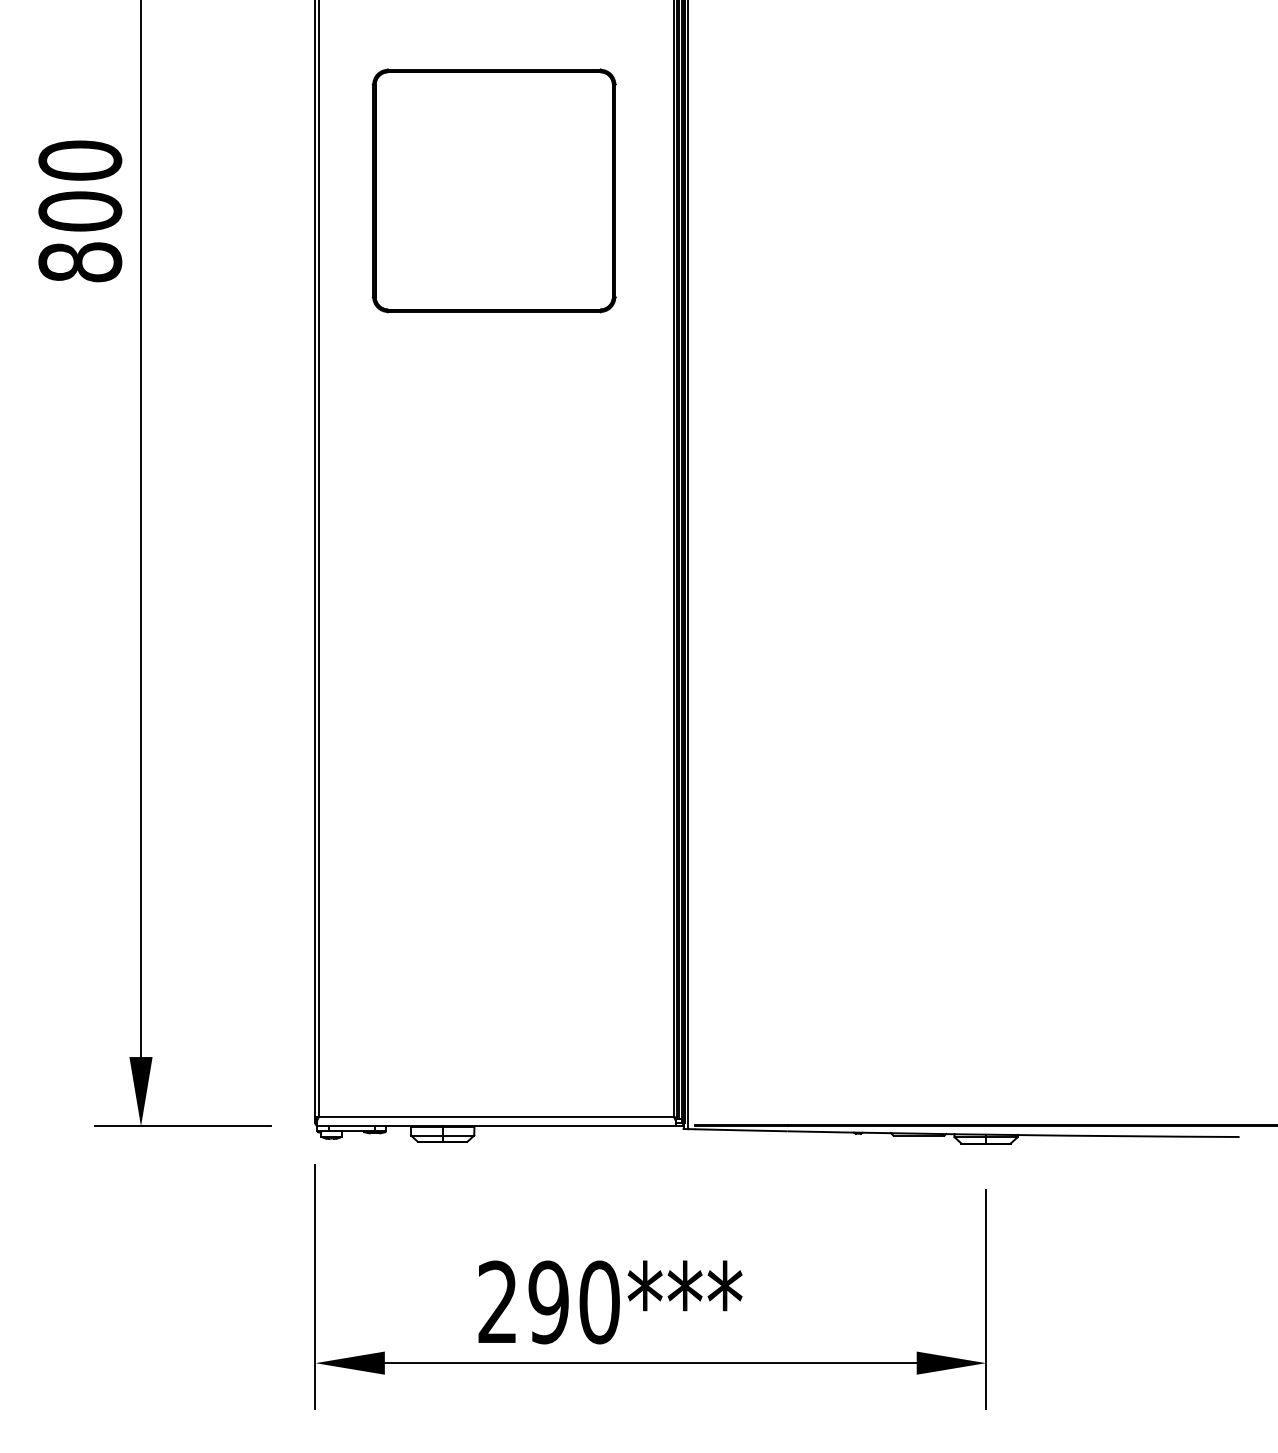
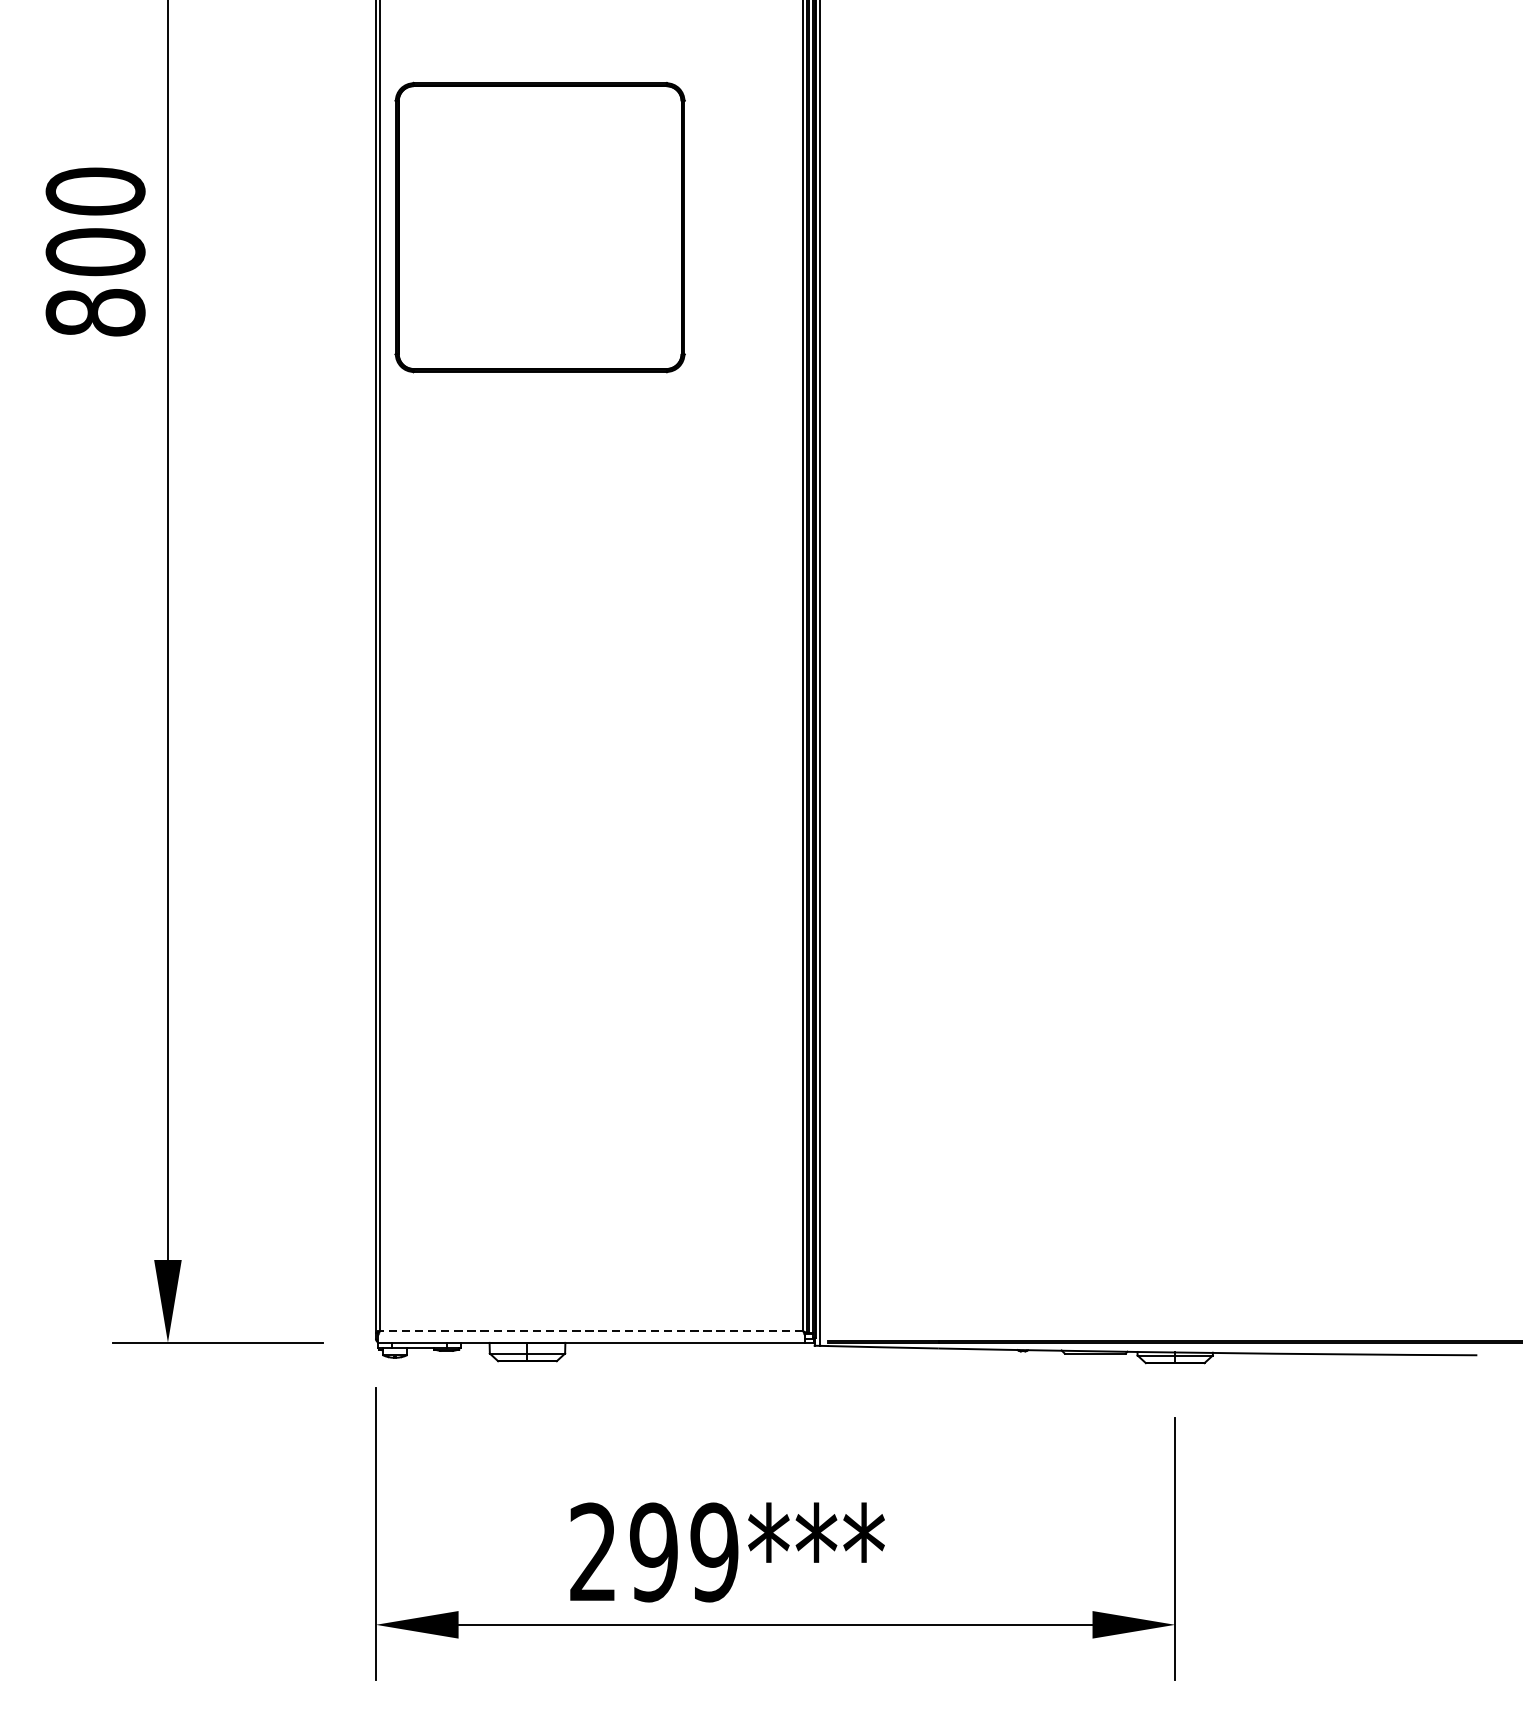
part: (493, 190) -> (539, 227), moved
line: (496, 1116) -> (591, 1330), solid -> dashed
text: (599, 1302) -> (714, 1552), 290*** -> 299***

